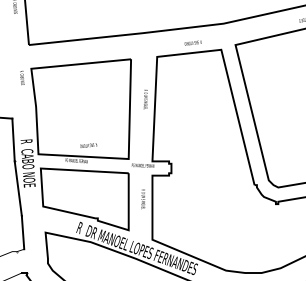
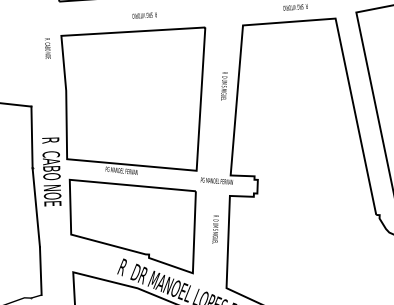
text: (88, 145) -> (144, 15), moved

